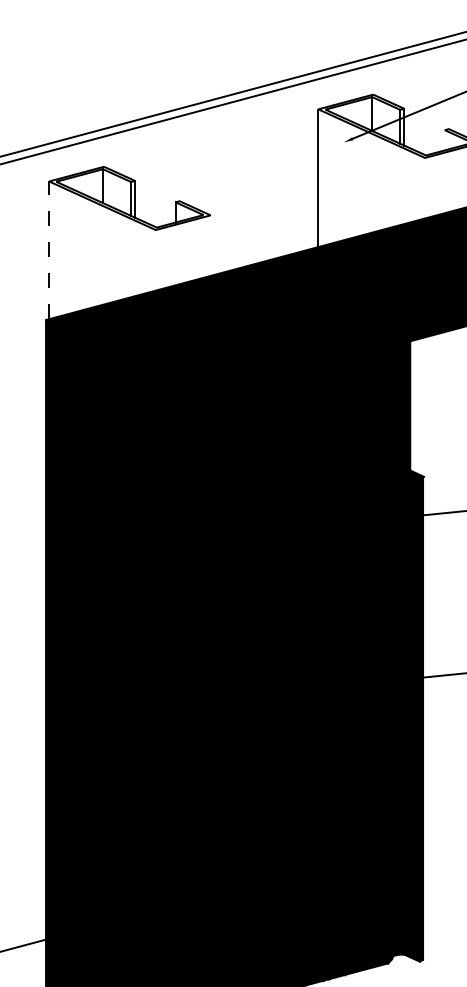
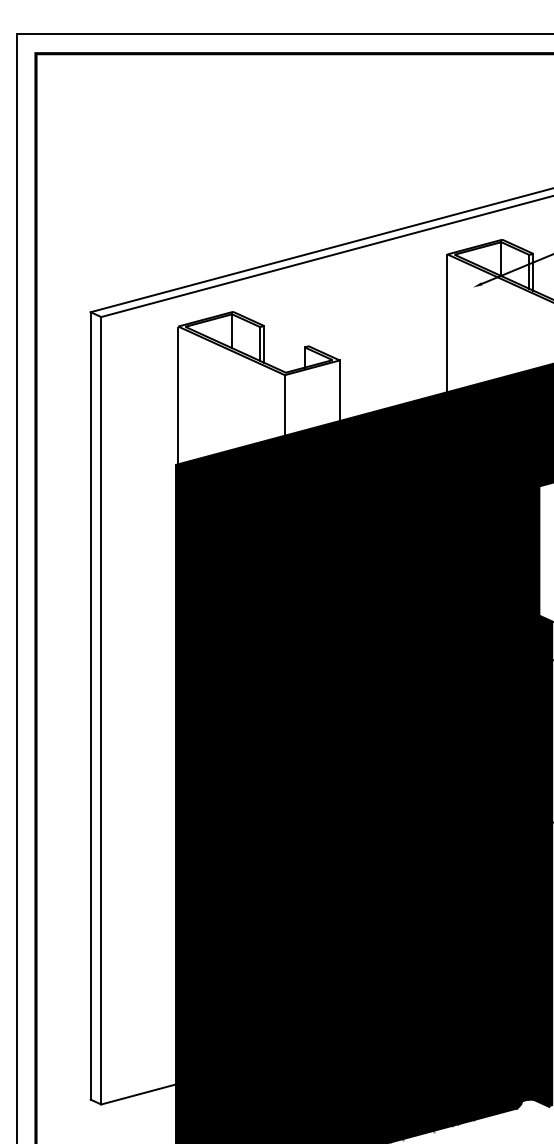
line: (210, 245) -> (339, 390), added
line: (49, 250) -> (178, 395), dashed -> solid
line: (155, 260) -> (284, 405), added

